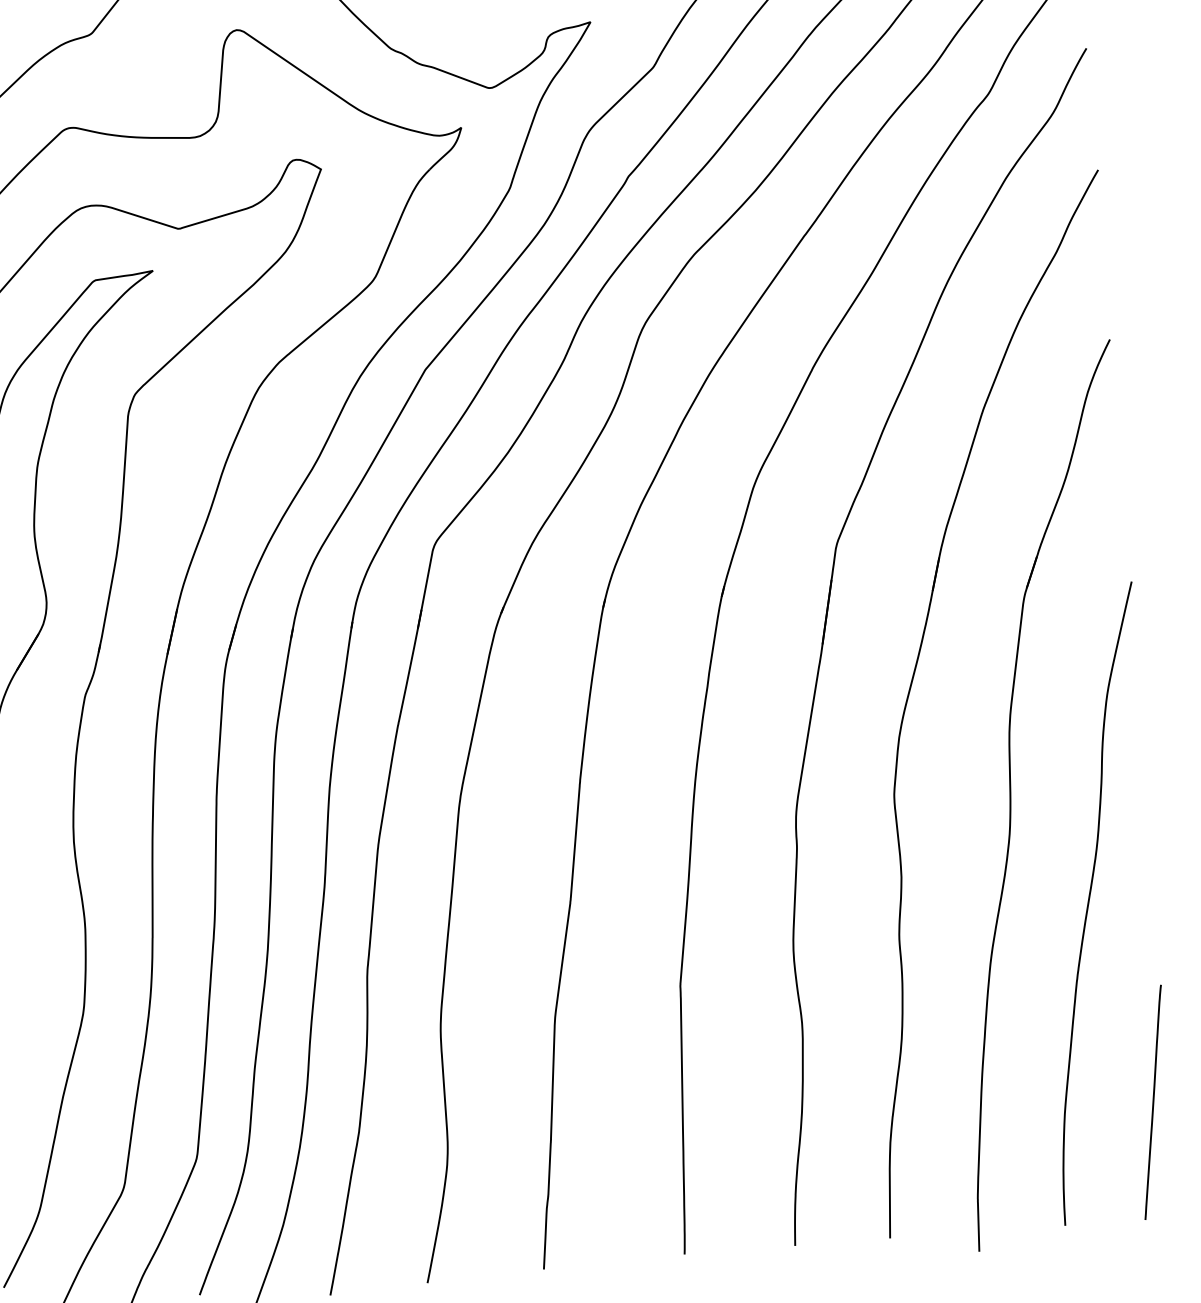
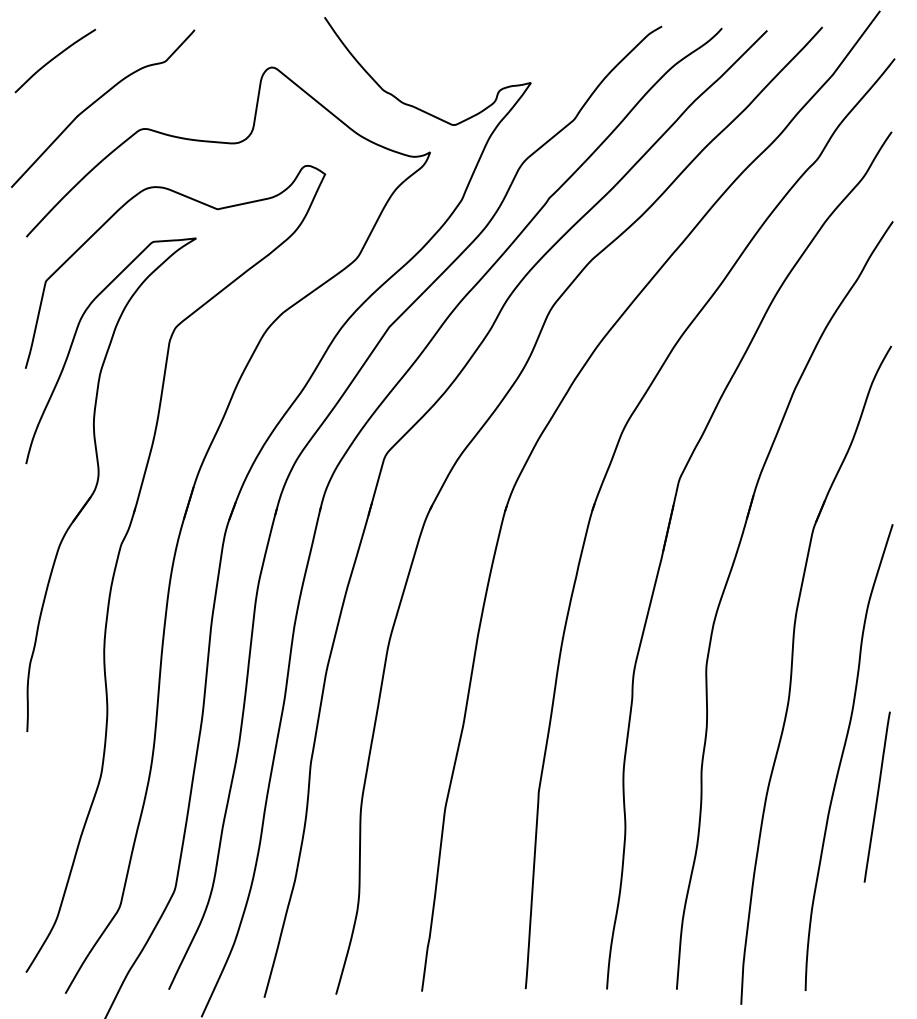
line: (1152, 1101) -> (876, 796), moved

